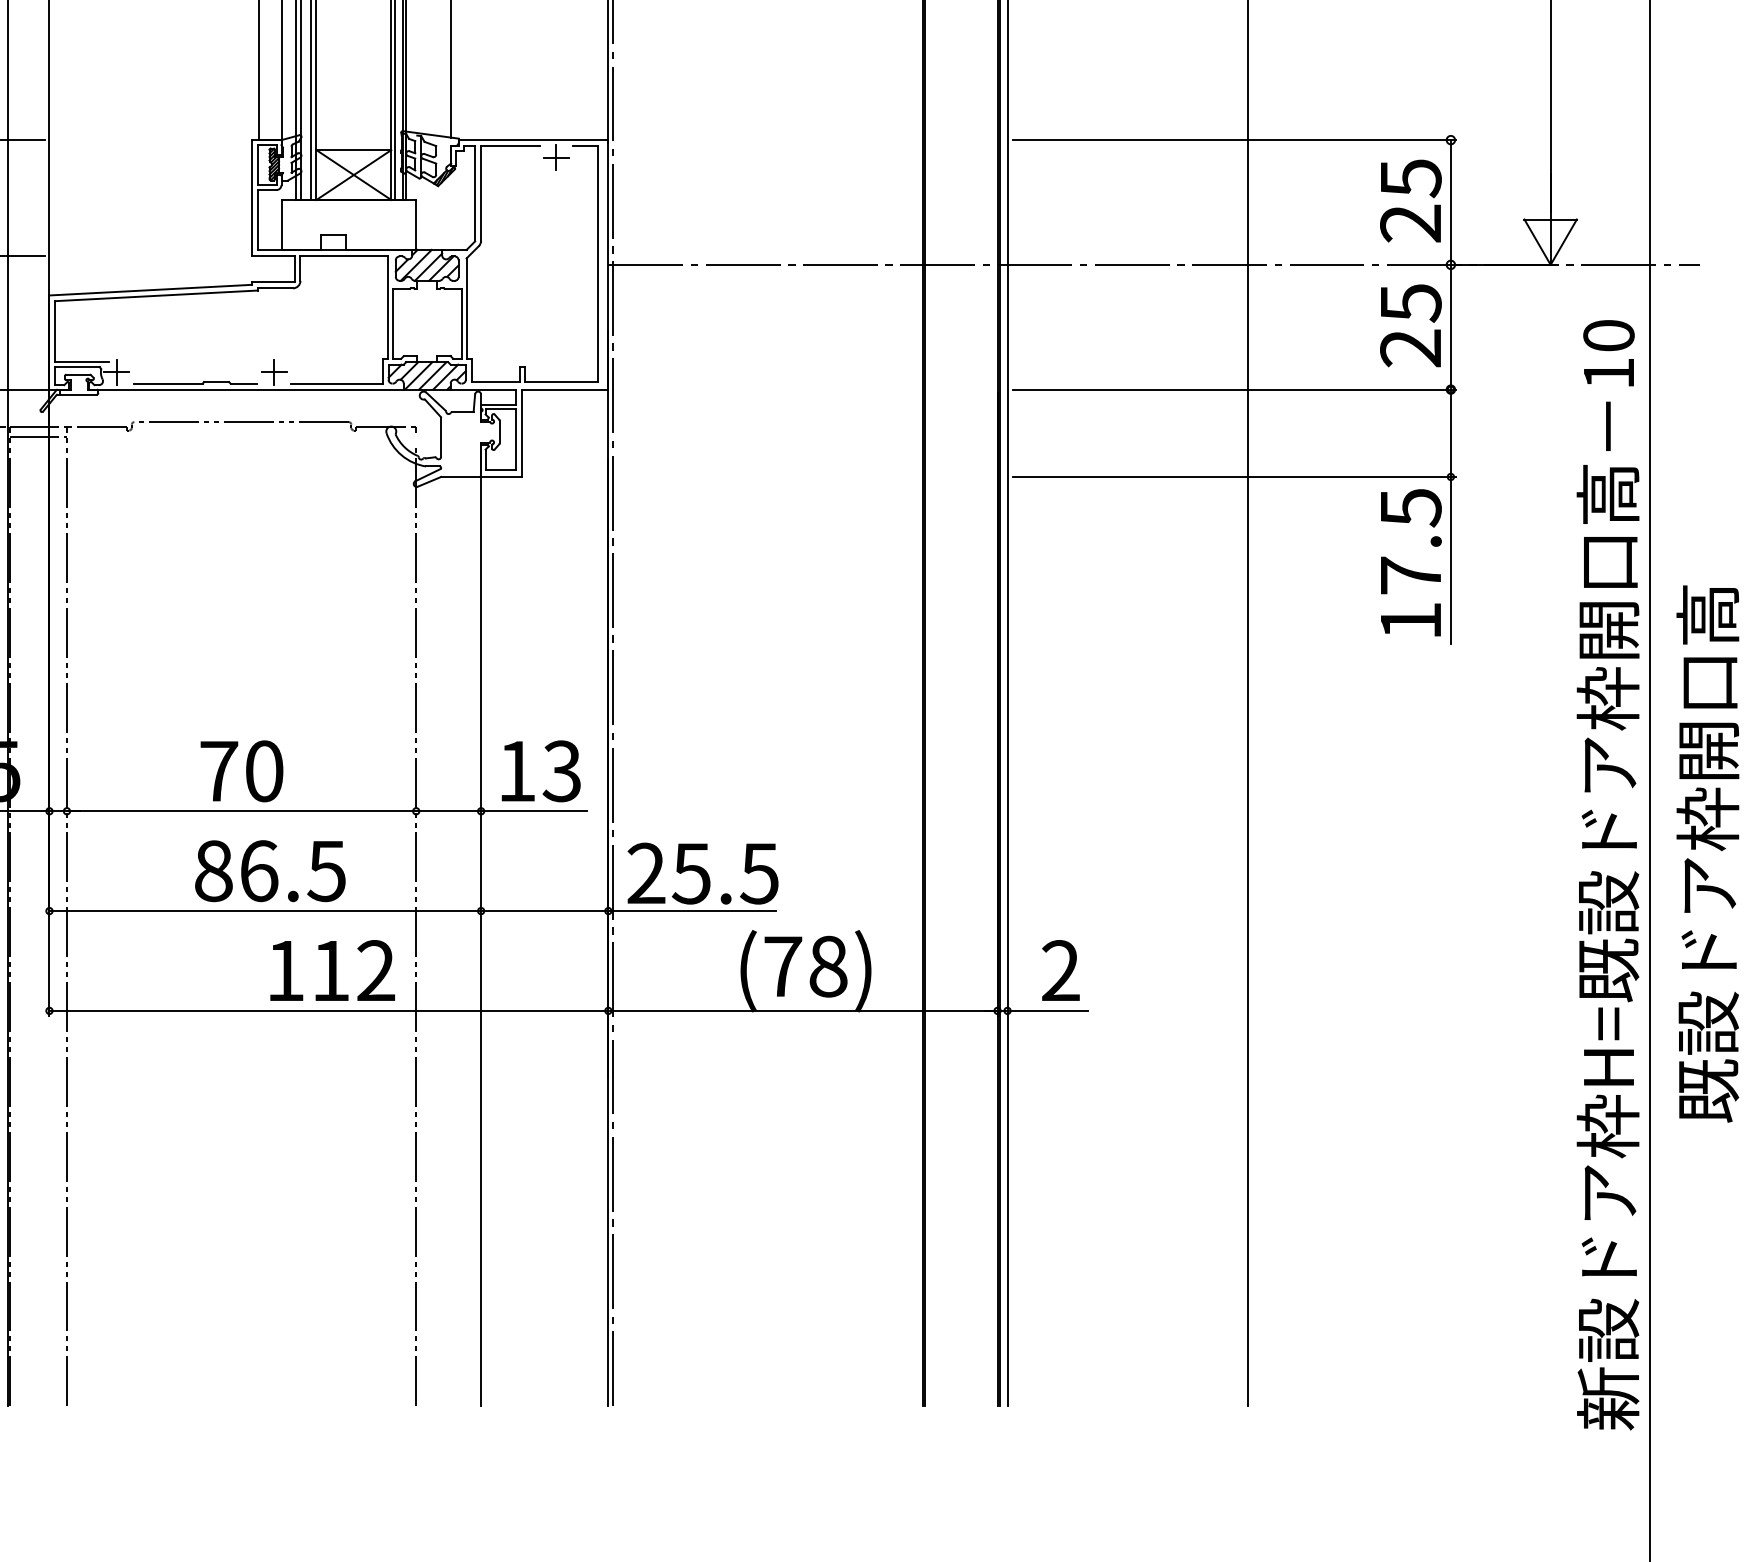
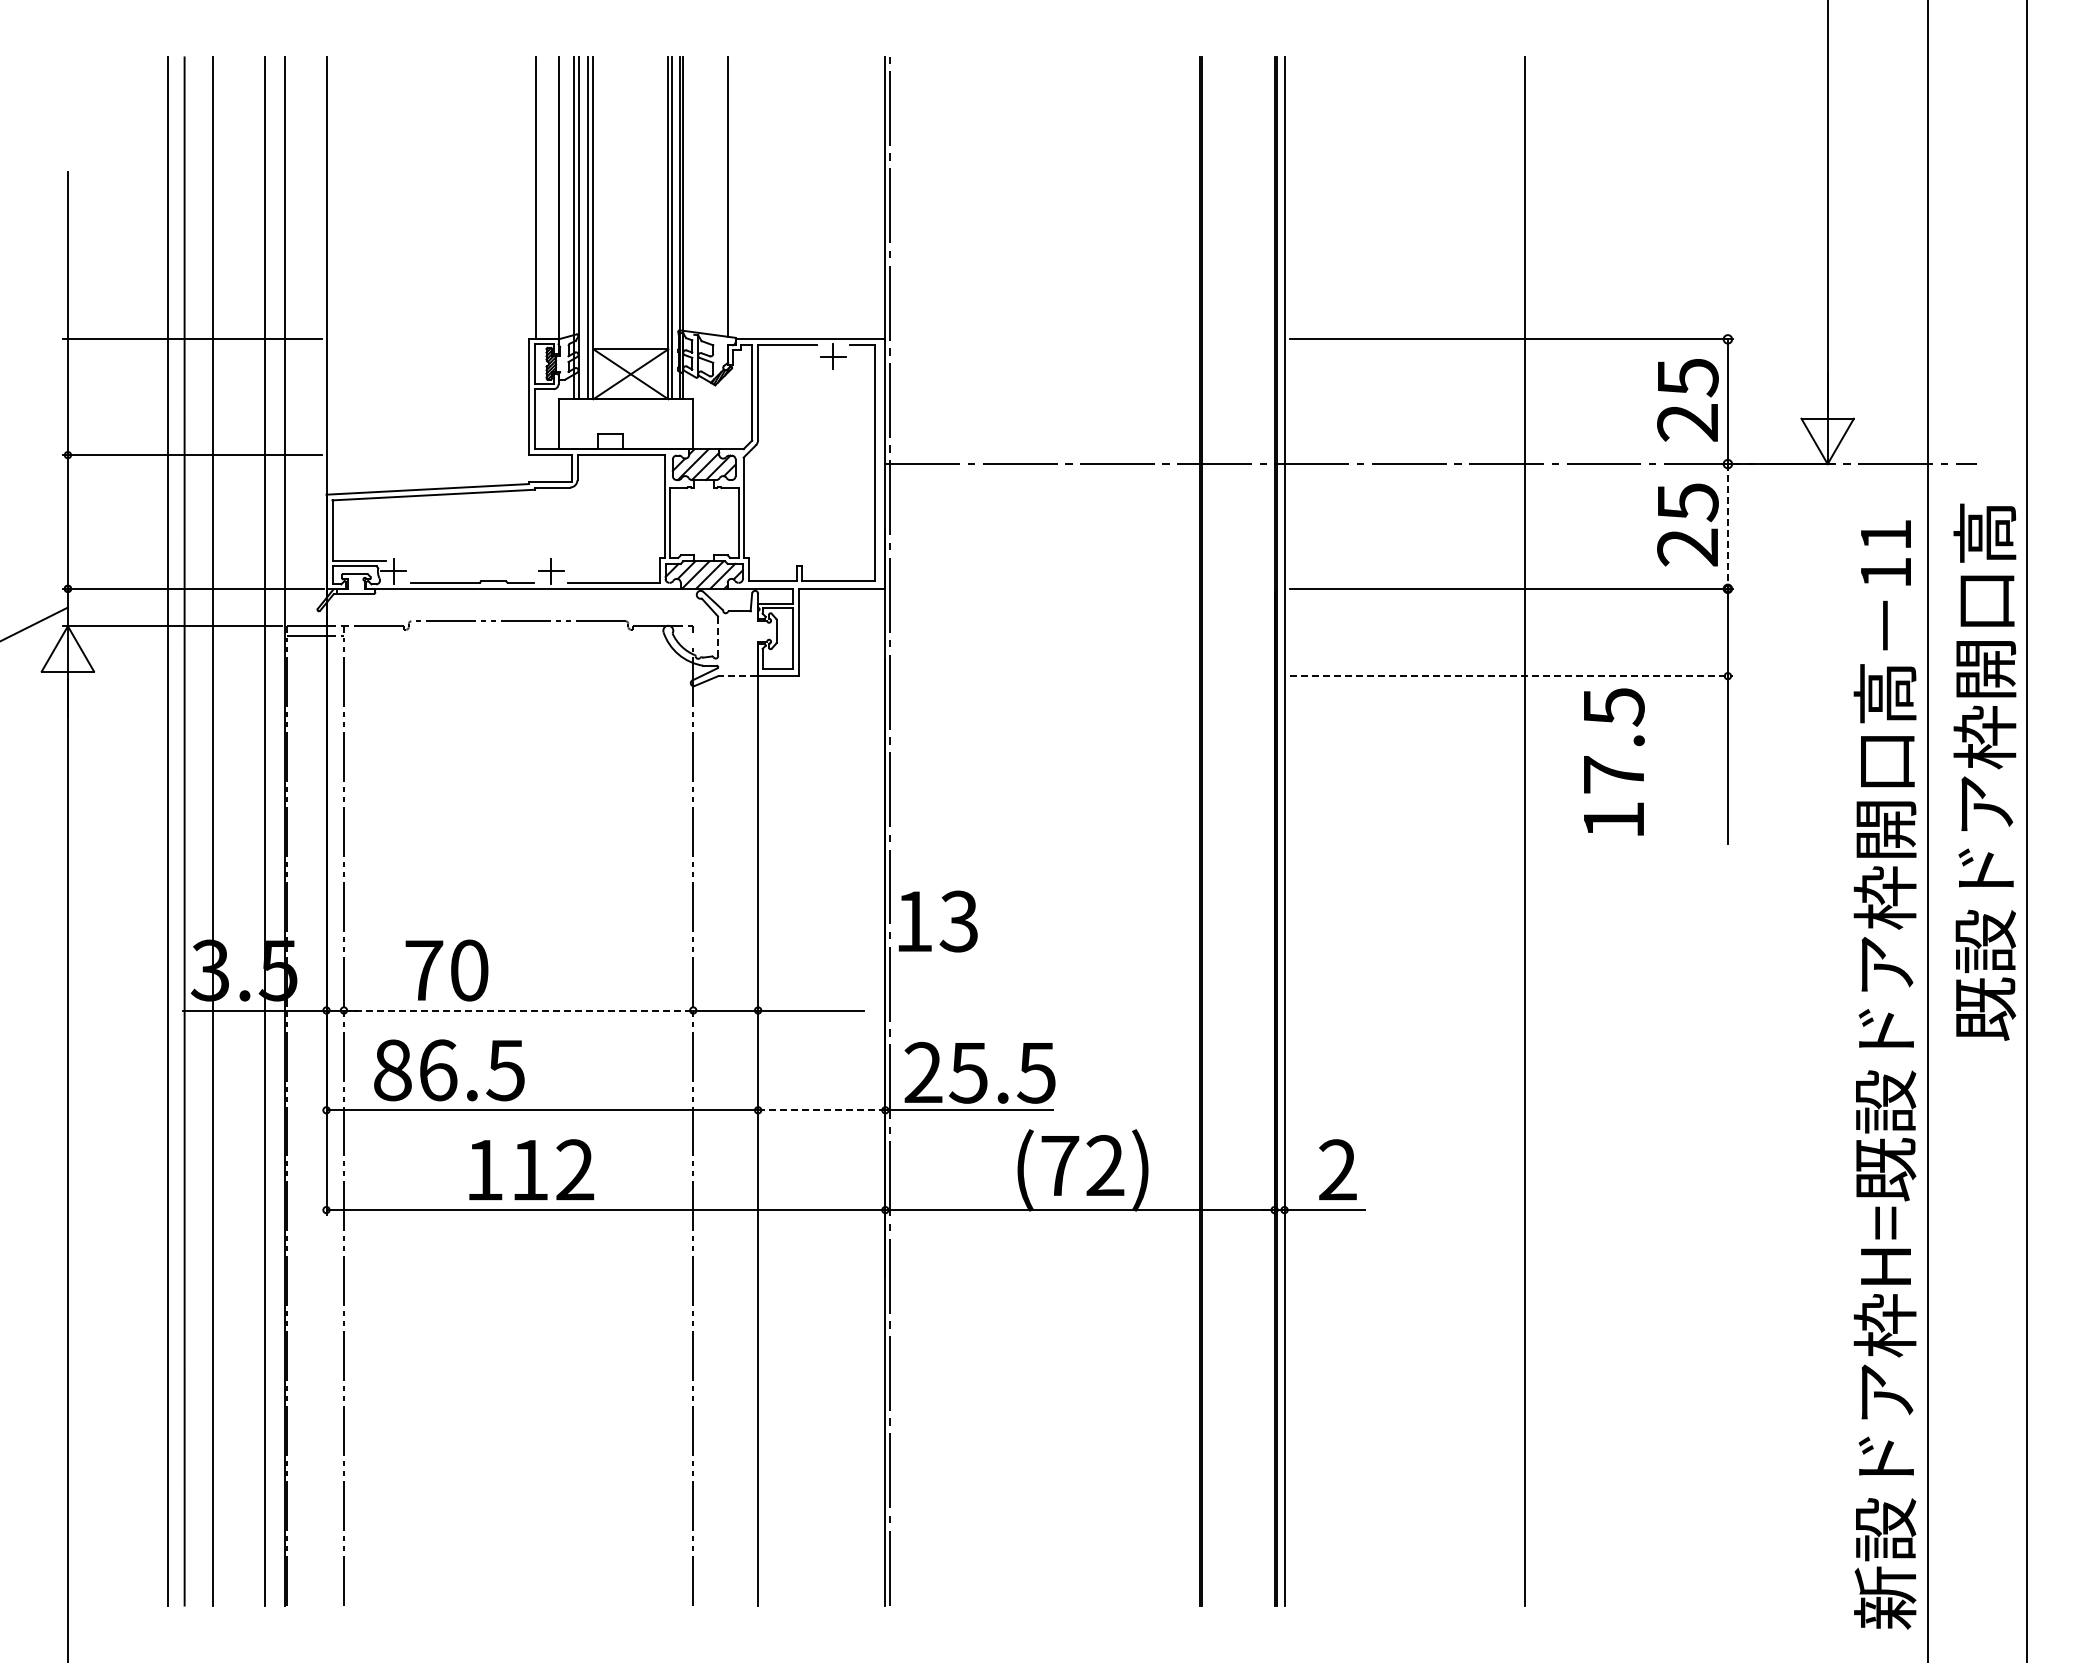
line: (1450, 327) -> (1727, 526), solid -> dashed
text: (1608, 335) -> (1885, 534), 10 -> 11
line: (441, 438) -> (718, 637), solid -> dashed
line: (459, 477) -> (736, 676), solid -> dashed
line: (1234, 477) -> (1511, 676), solid -> dashed
text: (1411, 562) -> (1614, 761), moved
text: (241, 771) -> (446, 970), moved
text: (540, 771) -> (937, 921), moved
line: (241, 811) -> (518, 1010), solid -> dashed
text: (1707, 853) -> (1984, 771), moved
text: (270, 871) -> (449, 1070), moved
line: (544, 911) -> (821, 1110), solid -> dashed
text: (828, 966) -> (1105, 1165), (78) -> (72)
text: (332, 970) -> (531, 1169), moved

